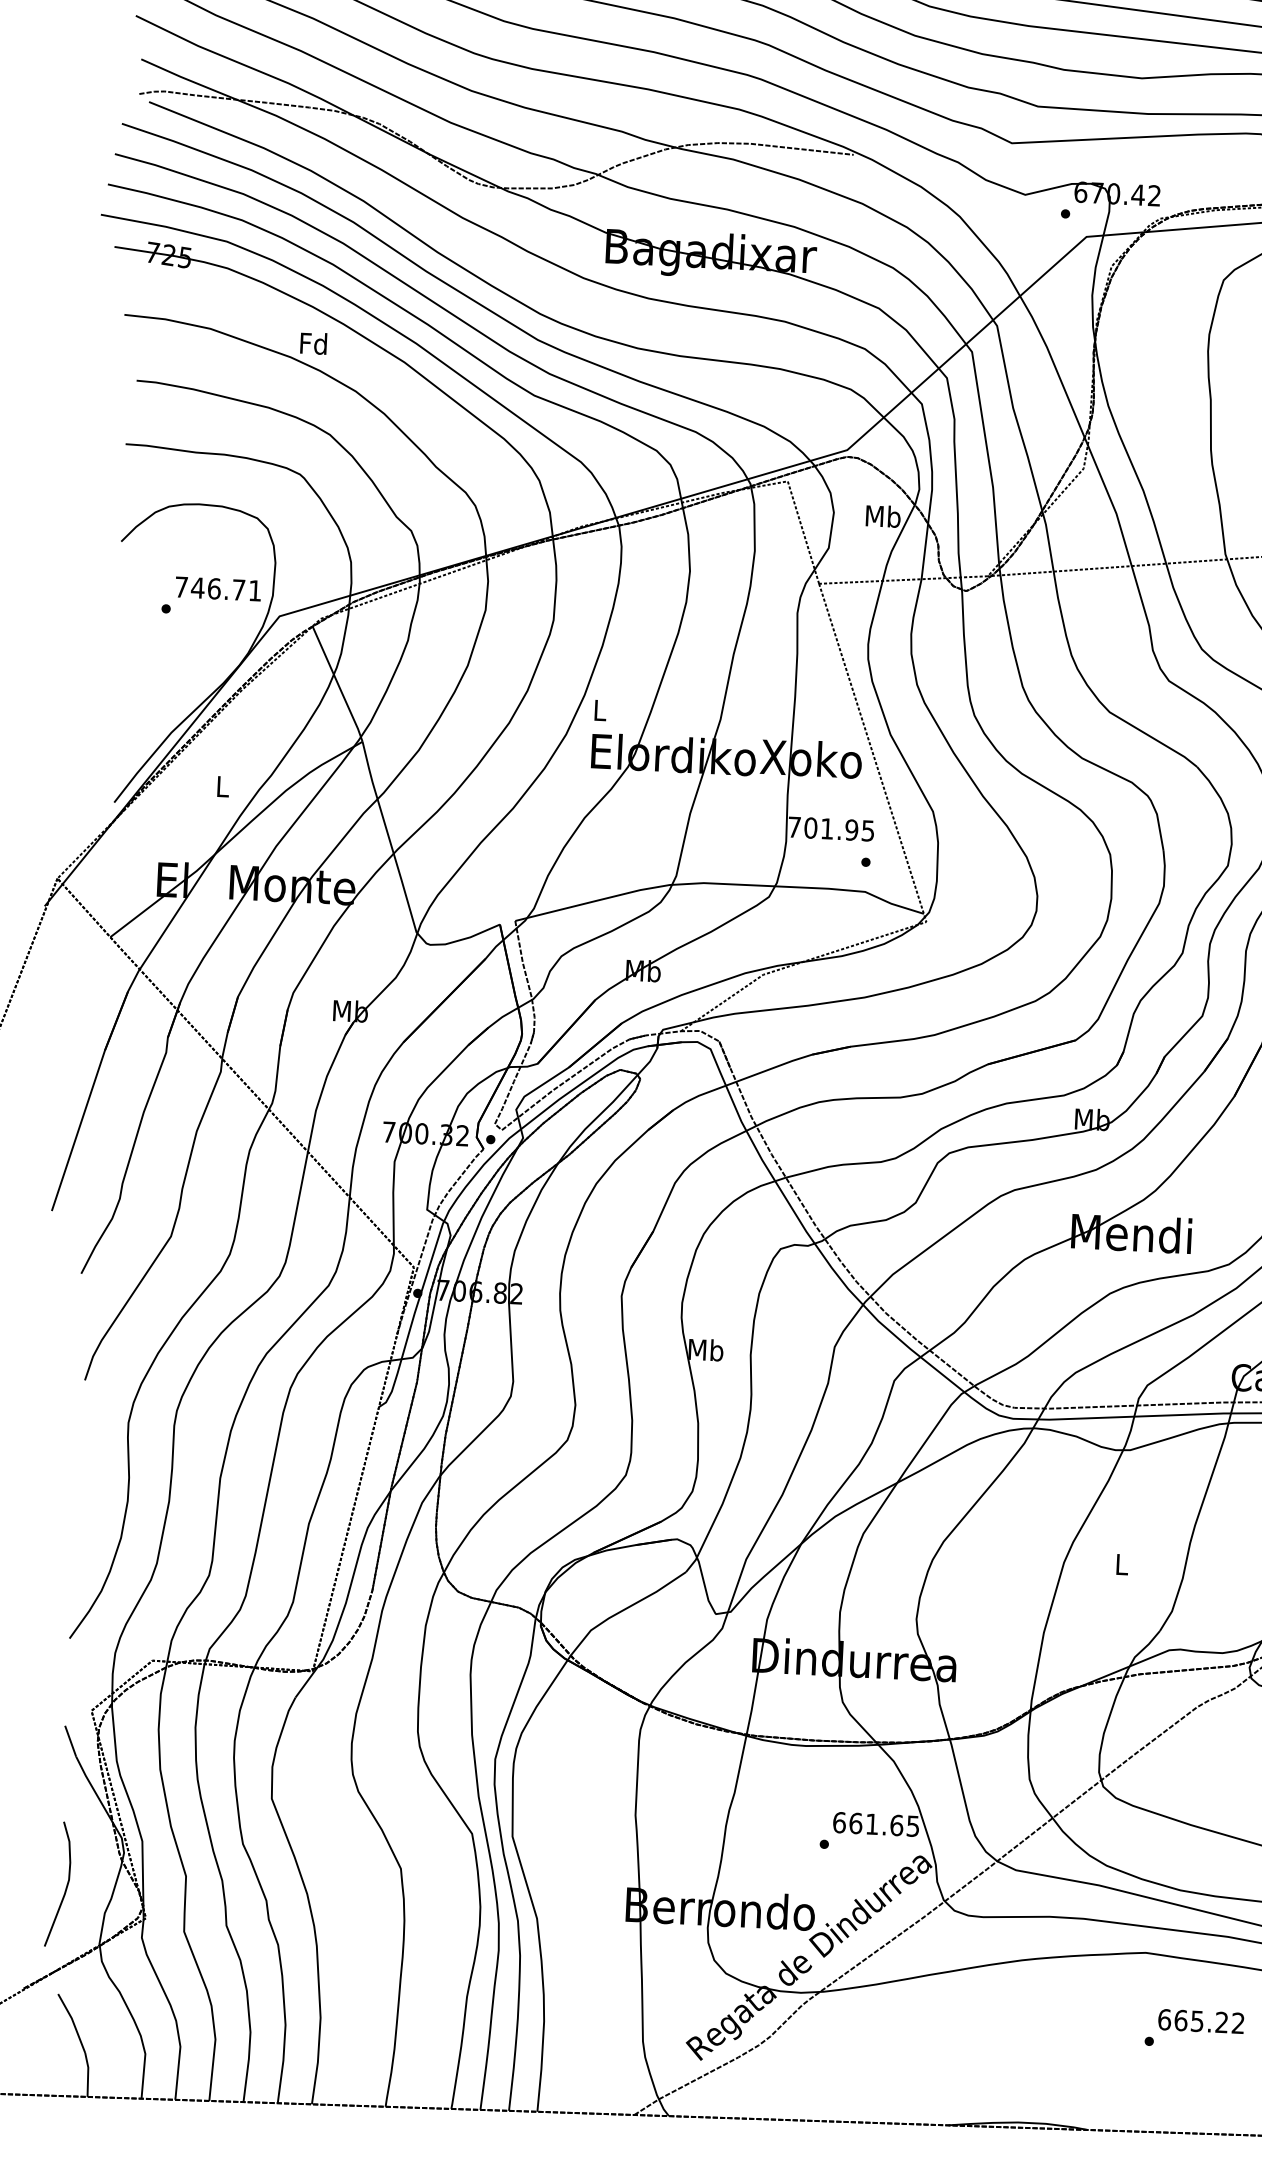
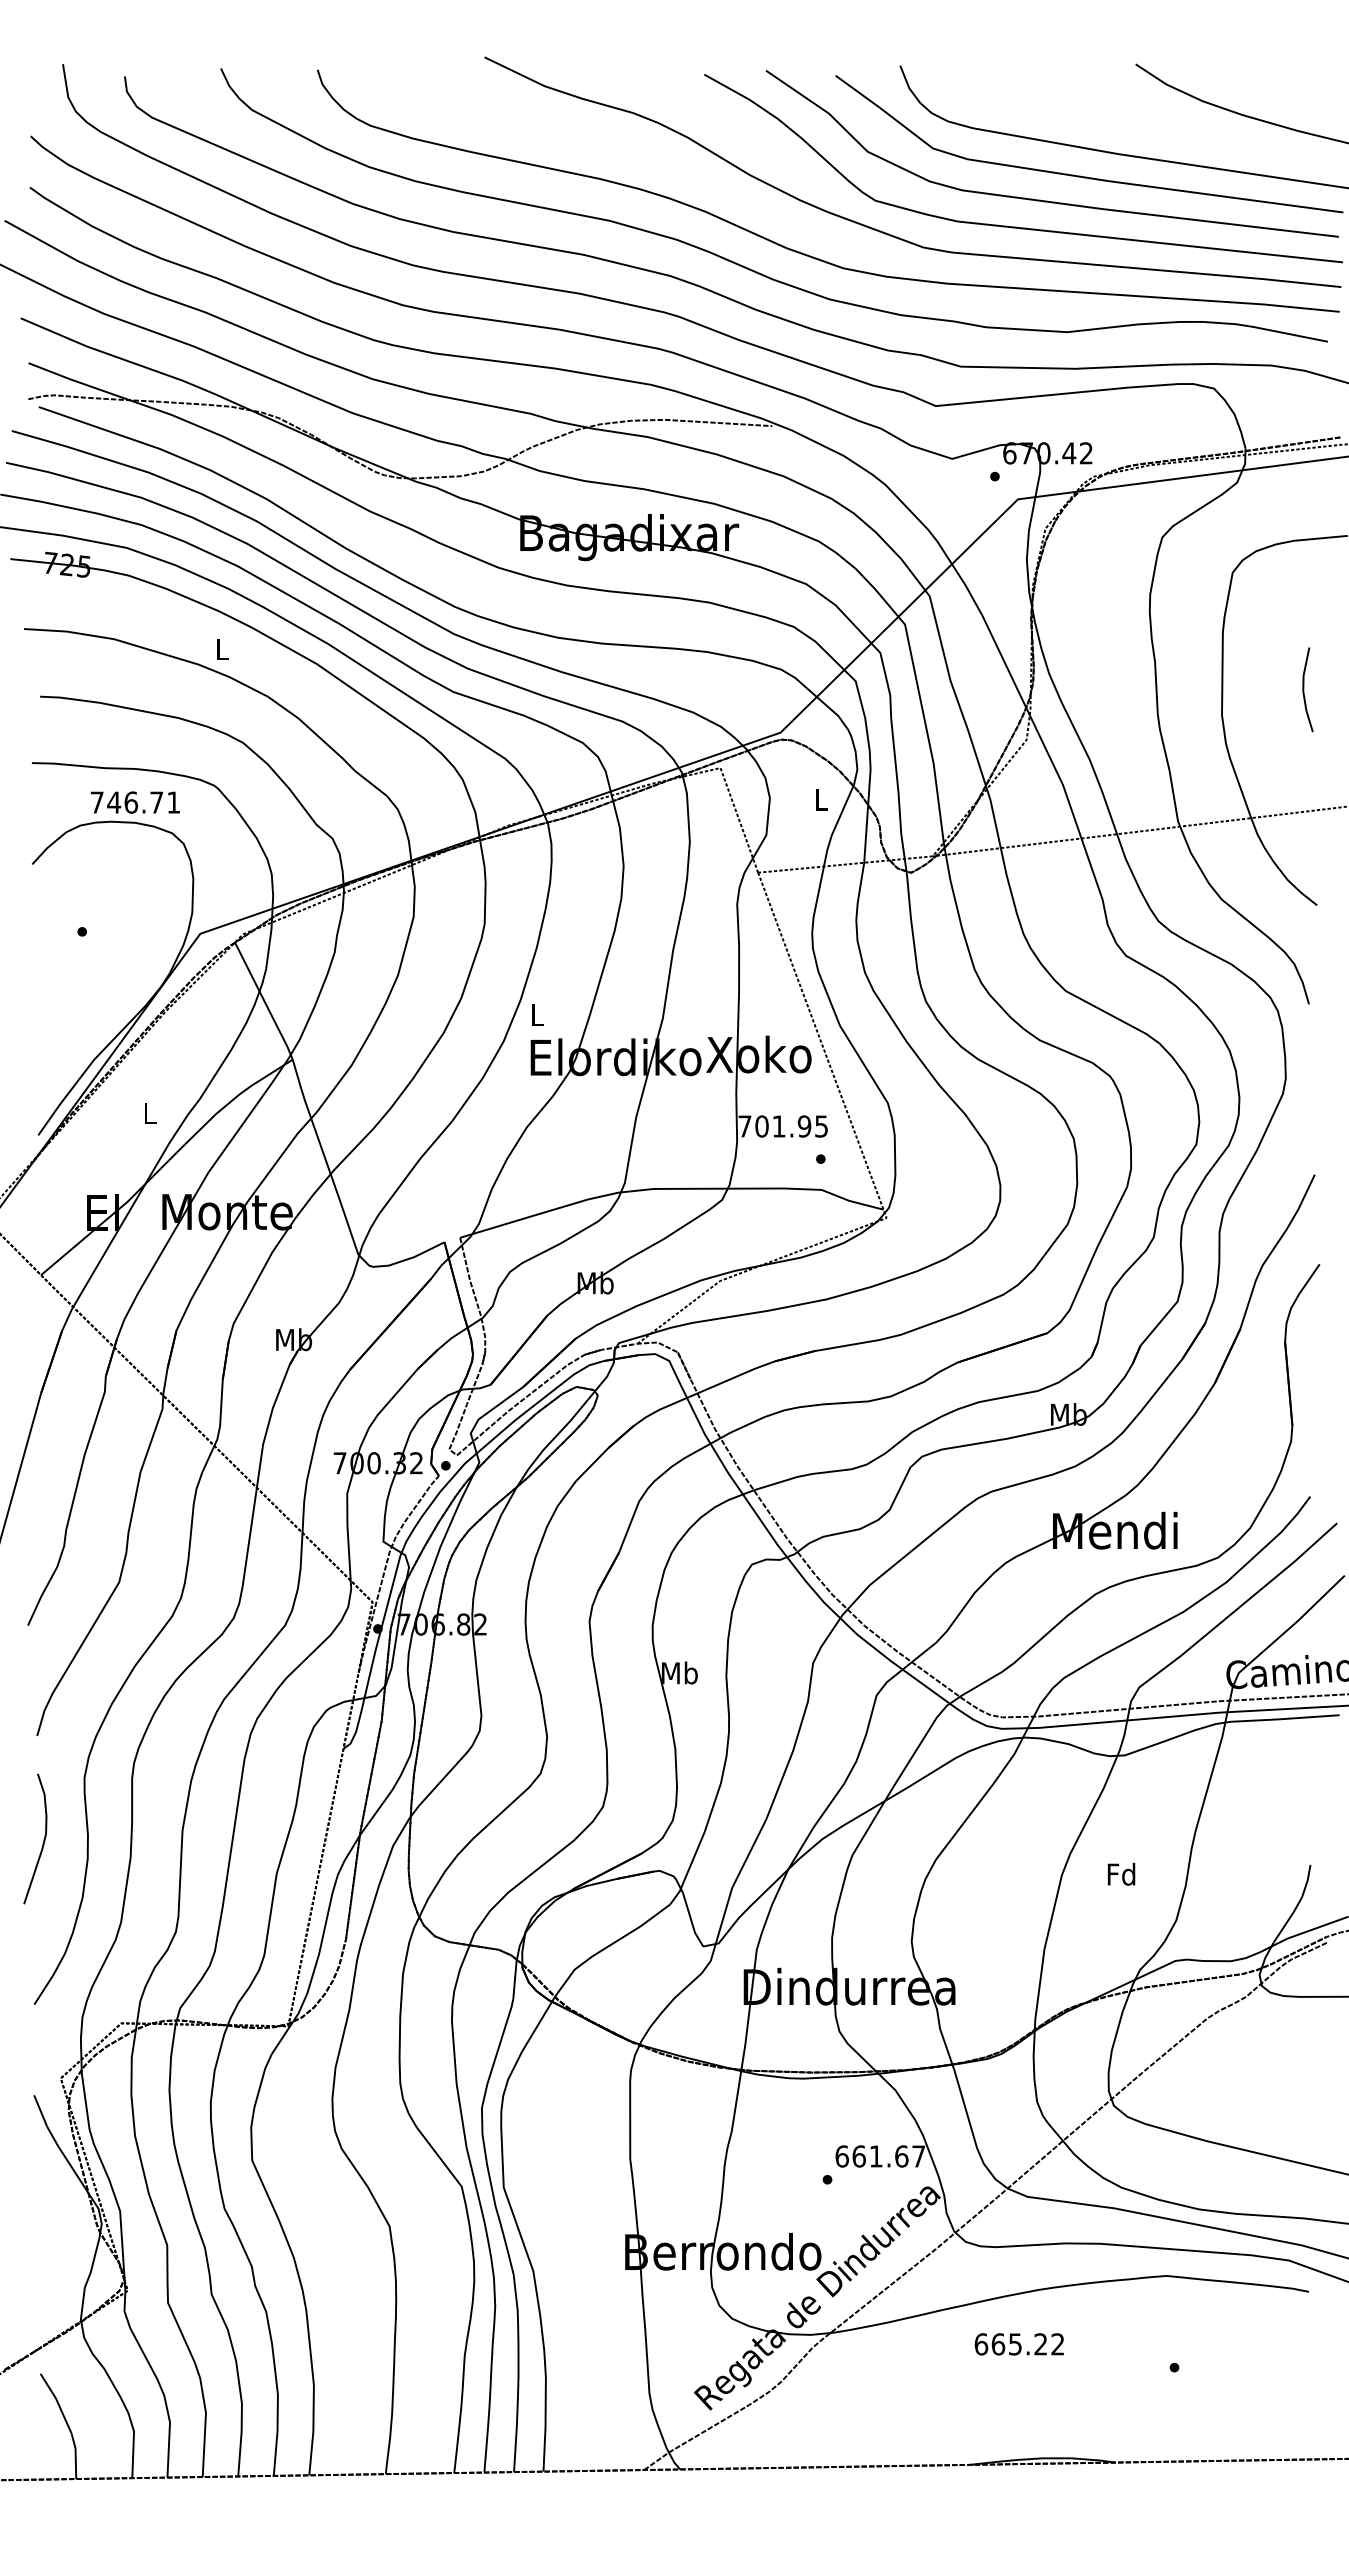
text: (313, 342) -> (221, 648), Fd -> L
text: (883, 516) -> (821, 799), Mb -> L
text: (218, 588) -> (135, 802), moved
text: (1121, 1563) -> (1121, 1873), L -> Fd
text: (912, 1826) -> (918, 2156), 661.65 -> 661.67
curve: (66, 1885) -> (43, 1839), moved
text: (1200, 2021) -> (1018, 2344), moved

